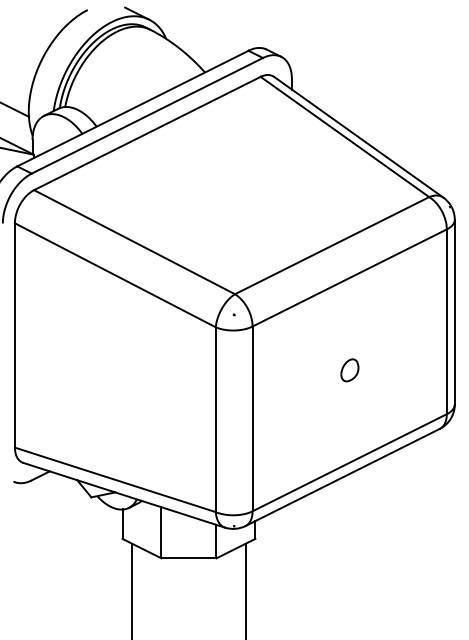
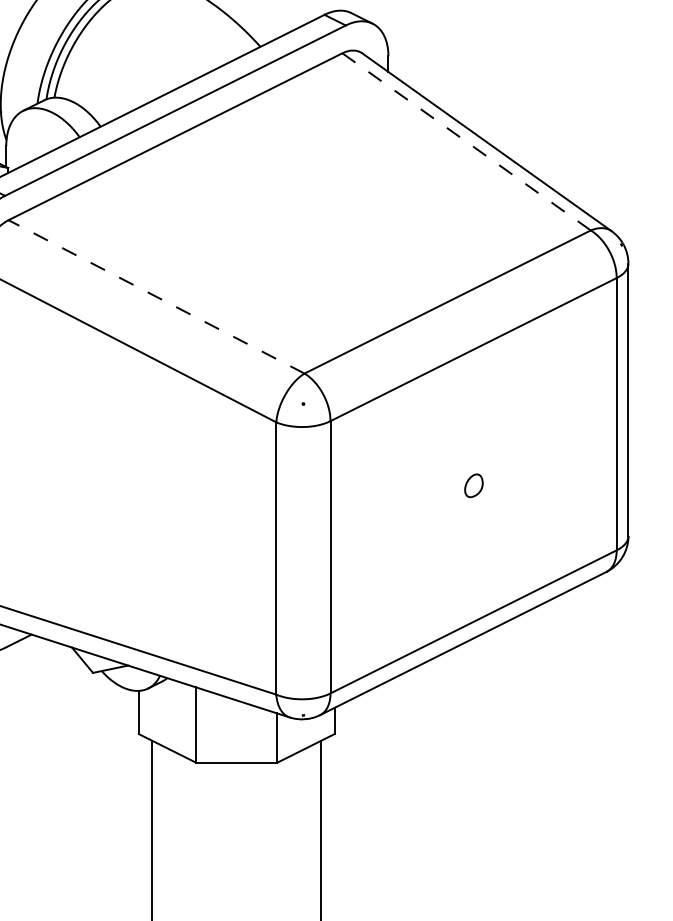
line: (344, 137) -> (465, 142), solid -> dashed
line: (134, 241) -> (156, 295), solid -> dashed
part: (349, 370) -> (473, 485), size x0.7

